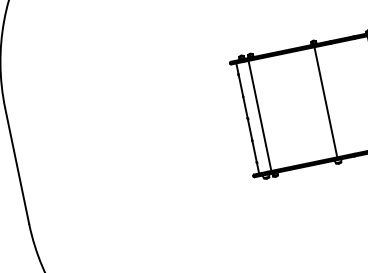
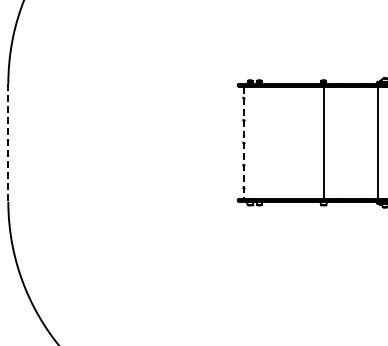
line: (260, 115) -> (256, 142), removed
line: (247, 119) -> (243, 143), solid -> dashed
line: (17, 165) -> (8, 142), solid -> dashed

